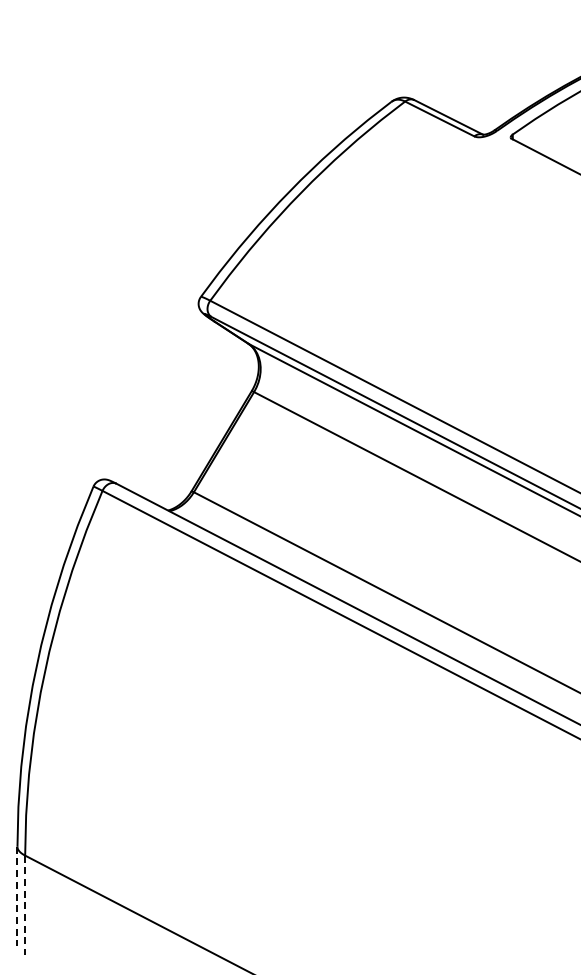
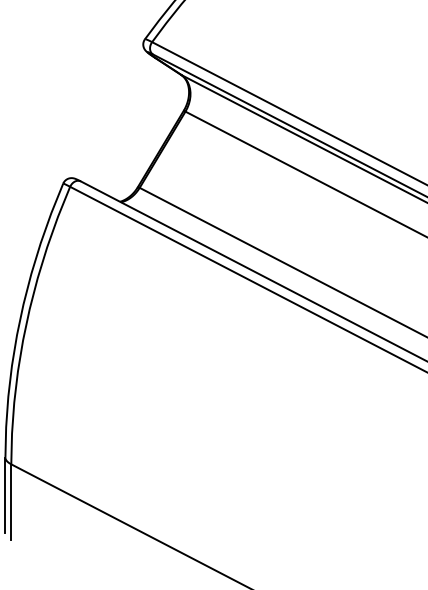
line: (17, 896) -> (5, 495), dashed -> solid
line: (25, 905) -> (11, 502), dashed -> solid

